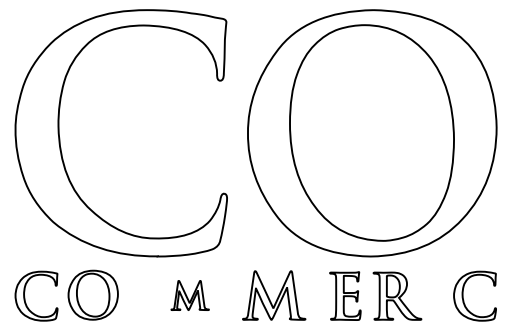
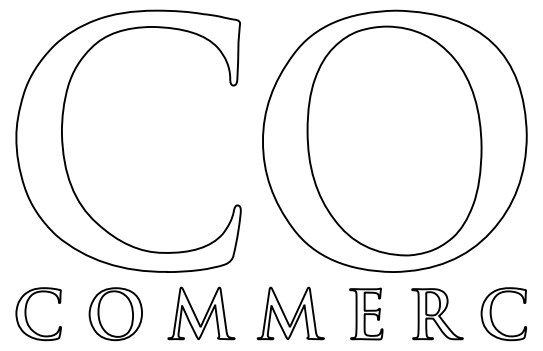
part: (92, 294) -> (115, 313), moved
part: (190, 295) -> (202, 313), size x1.67
part: (397, 295) -> (437, 313), moved

